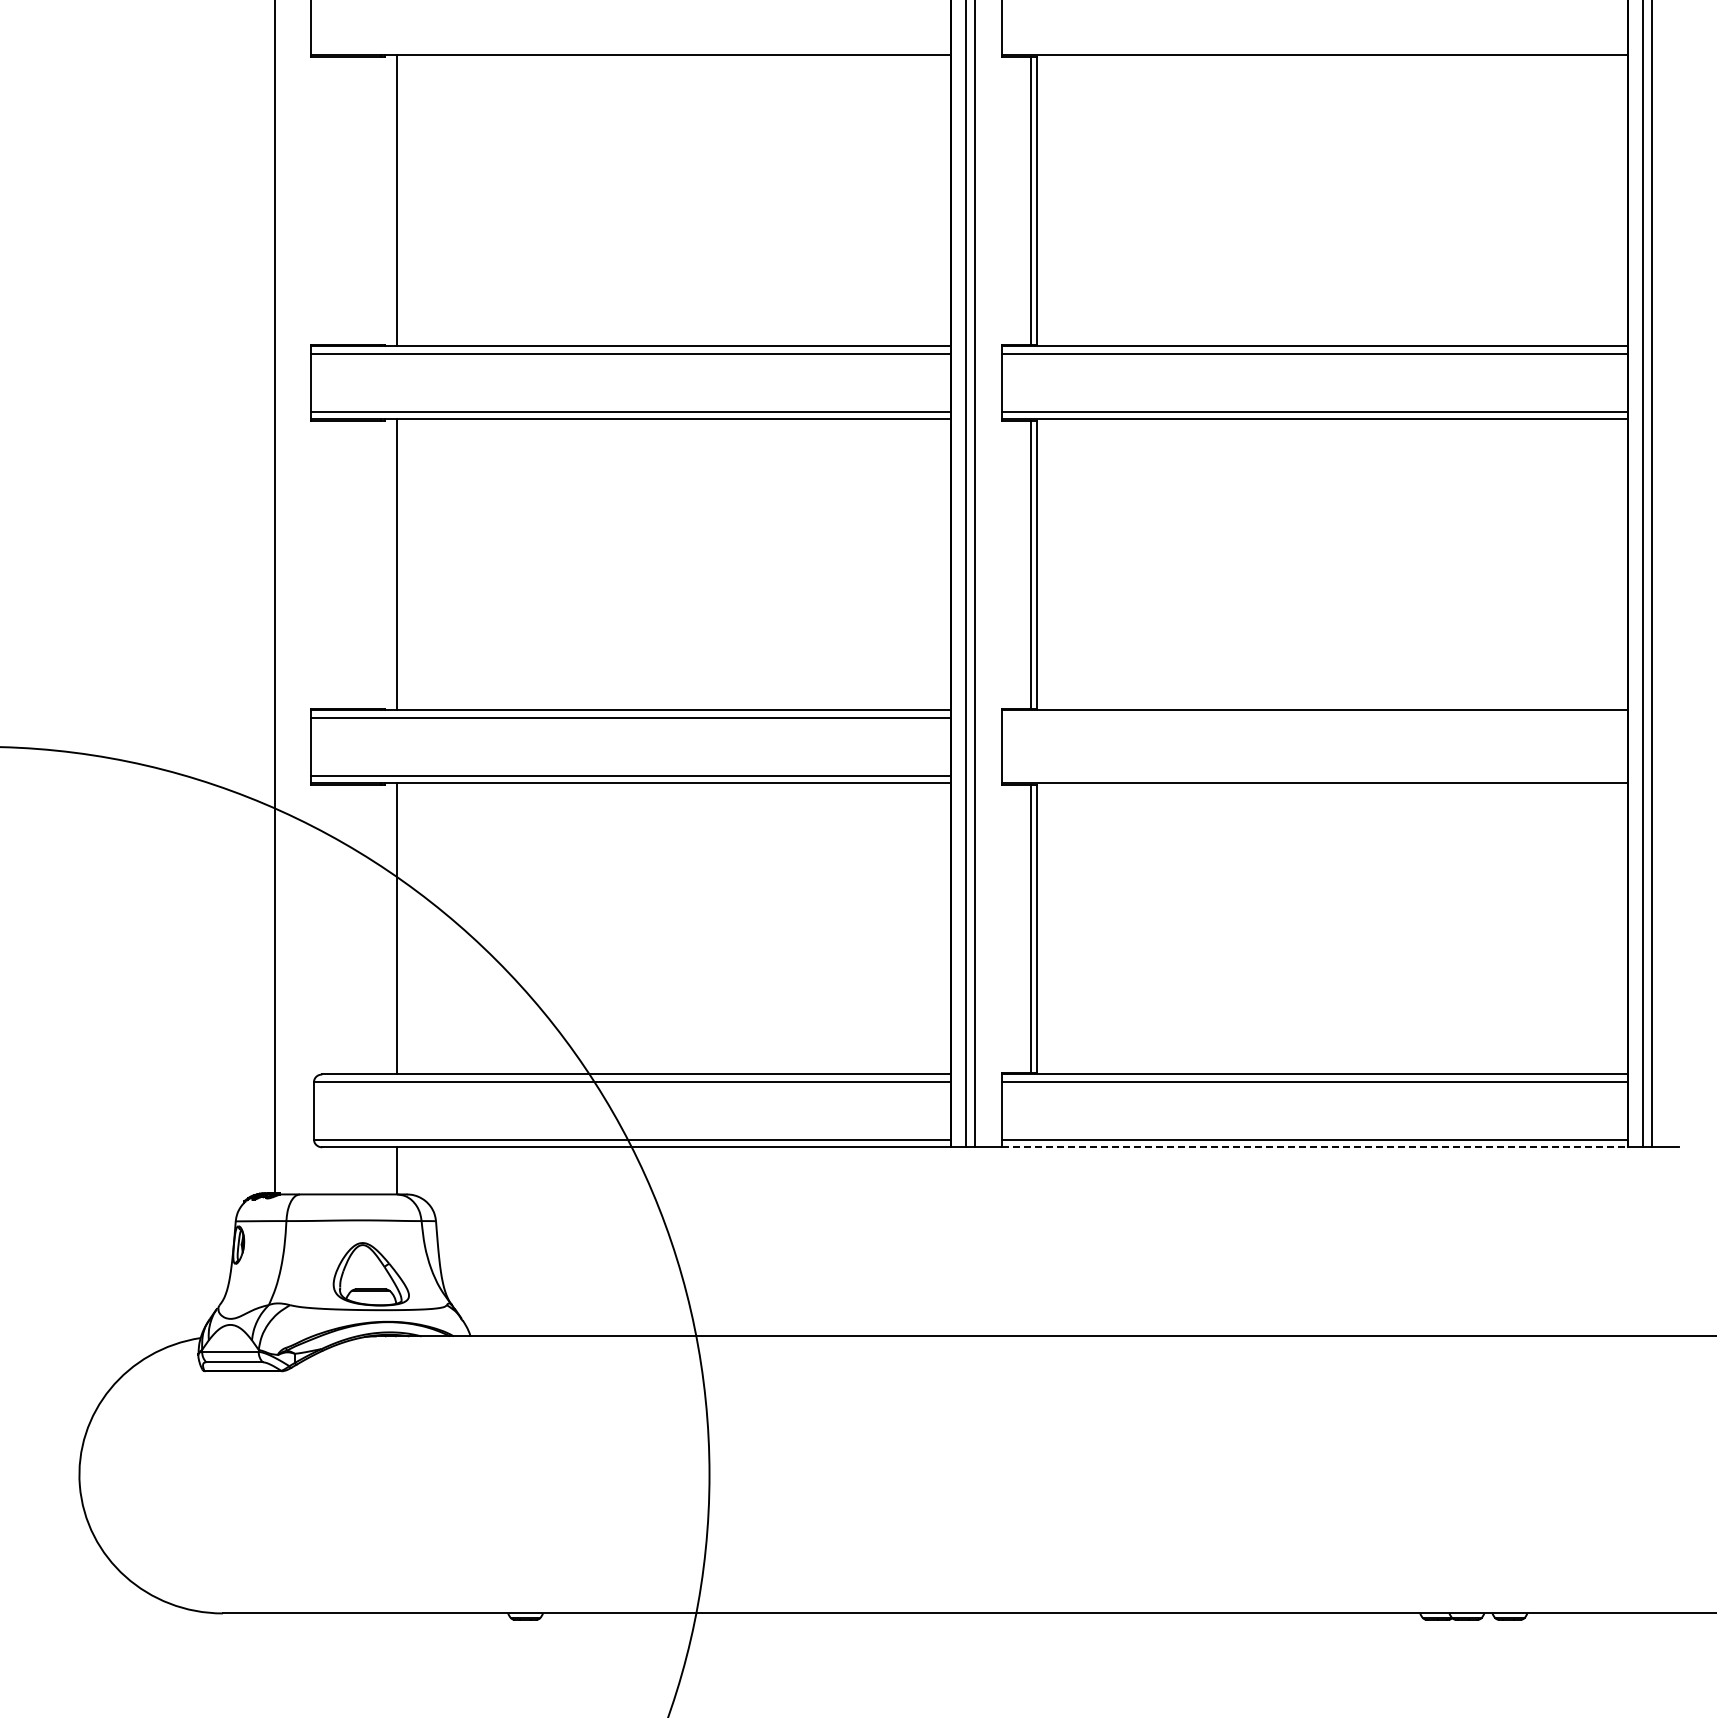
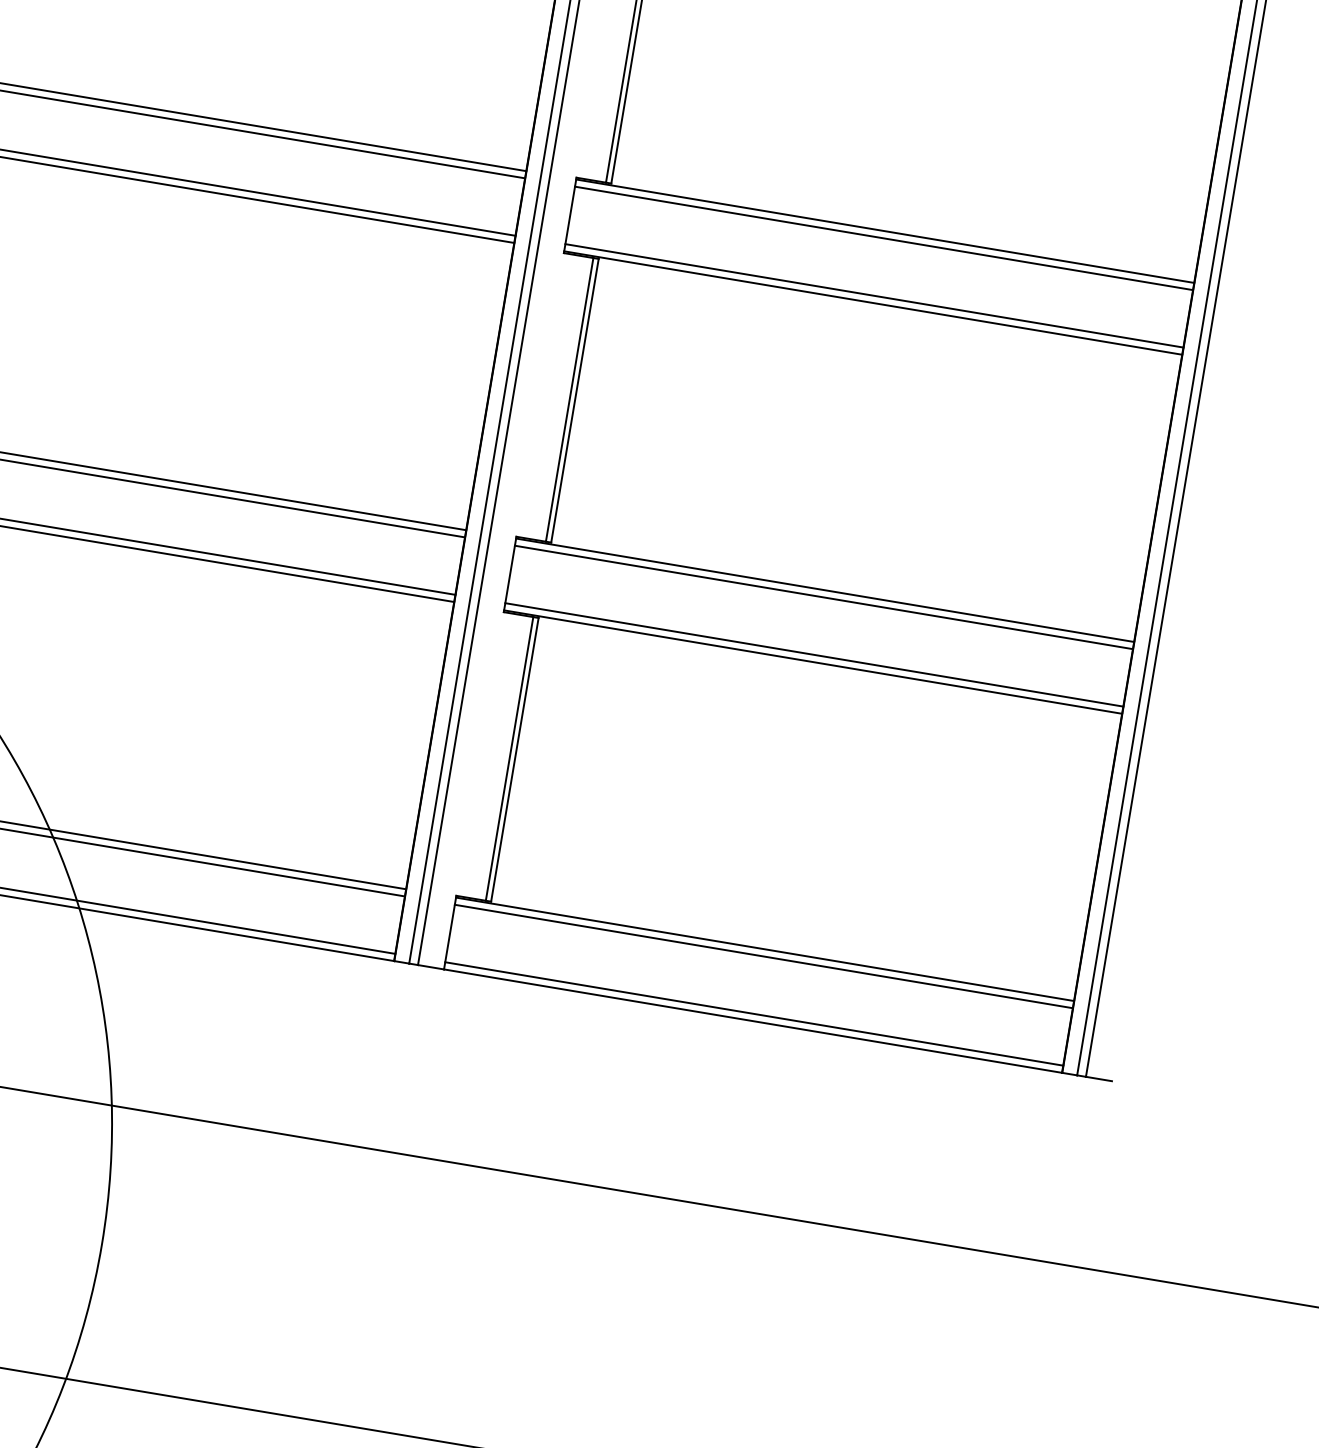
line: (1314, 717) -> (823, 597), added
line: (1314, 775) -> (814, 654), added
line: (1315, 1147) -> (753, 1021), dashed -> solid

